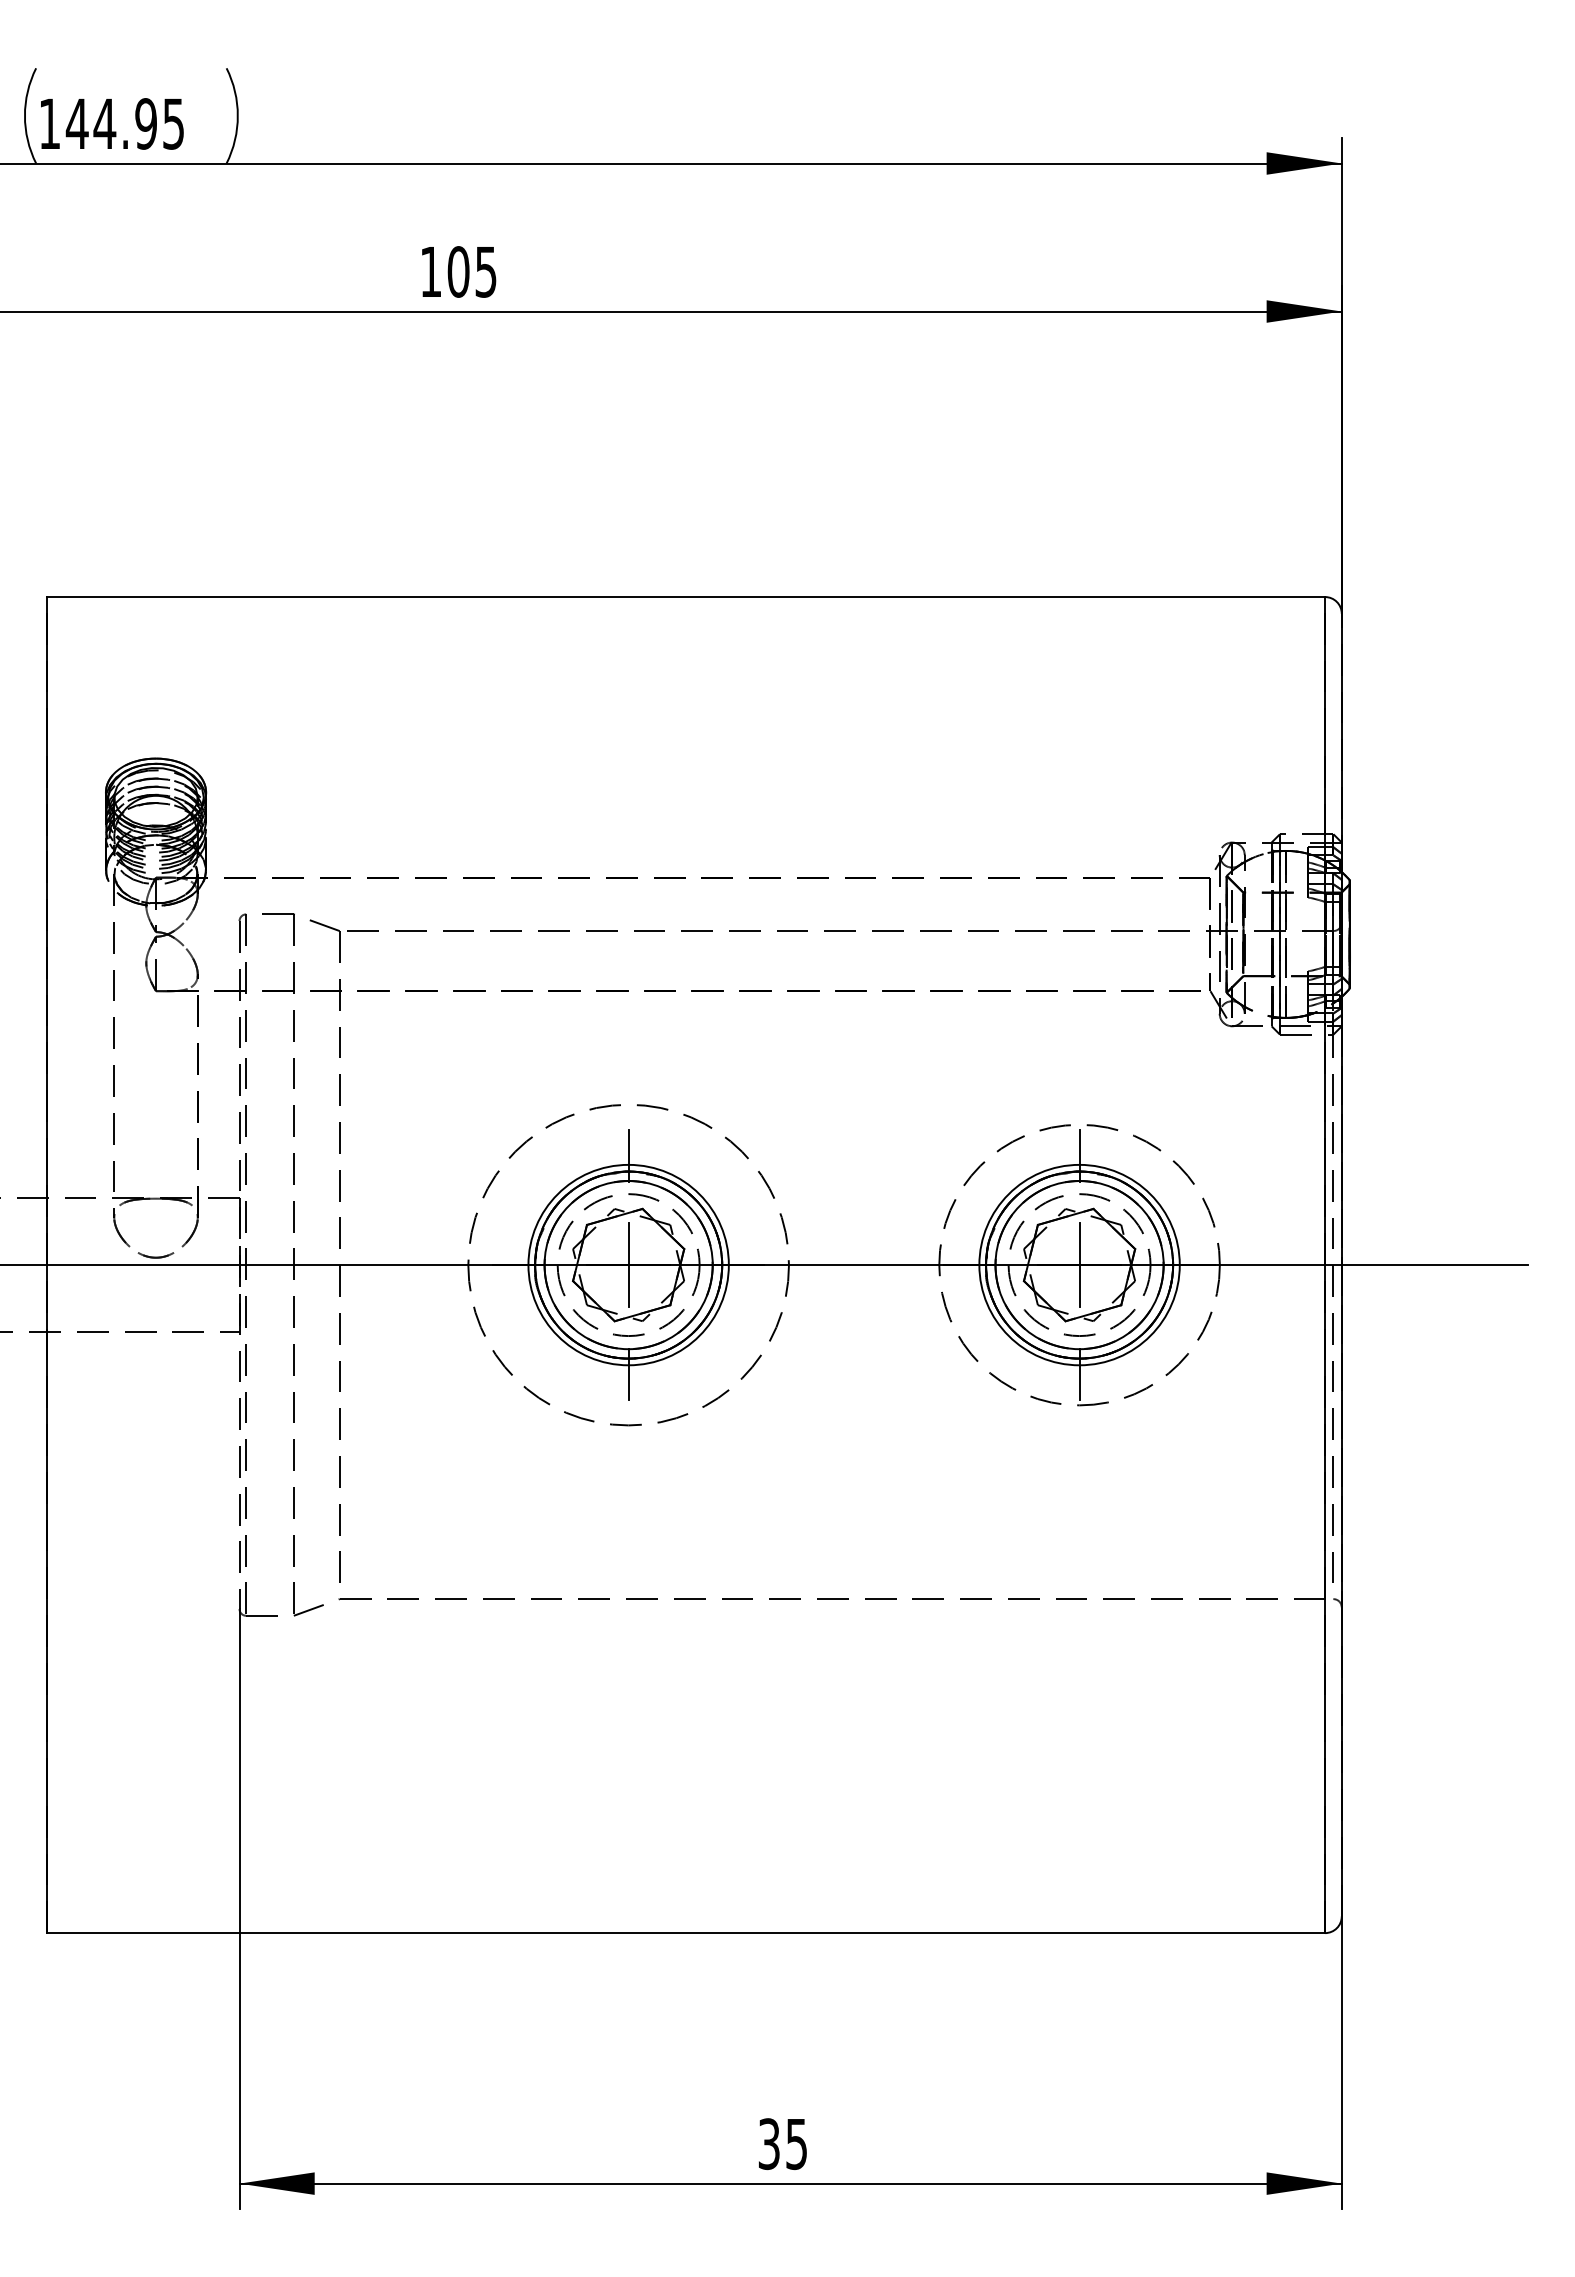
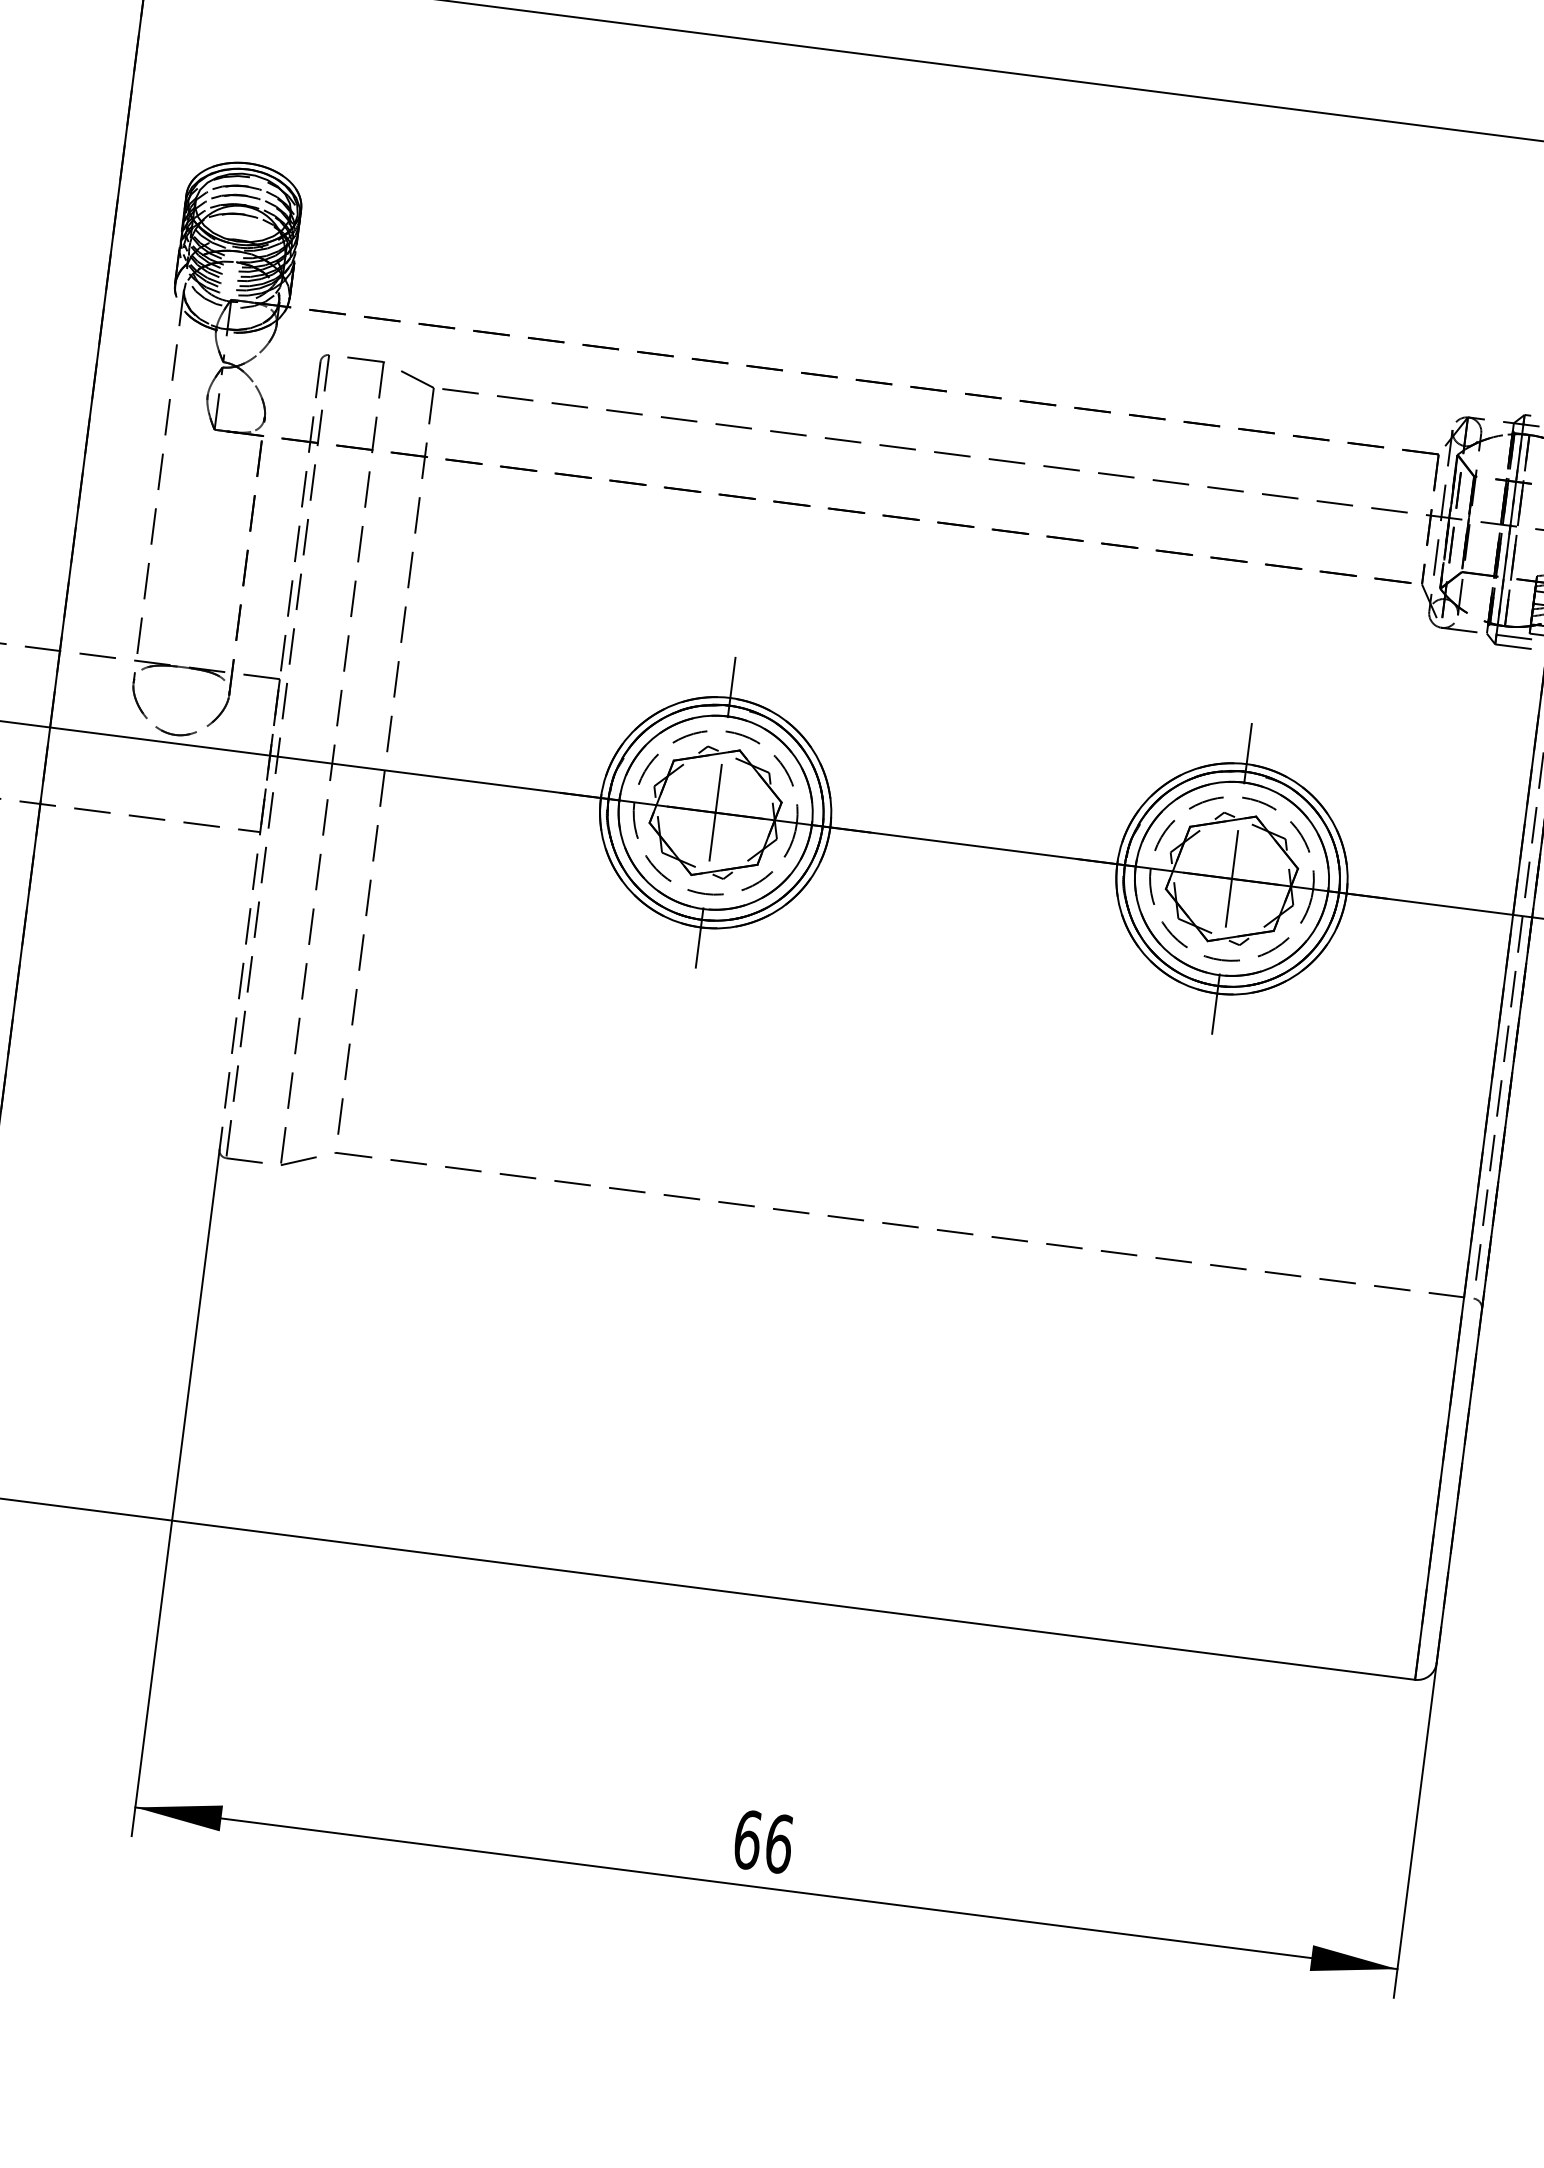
circle: (628, 1264) -> (715, 812), size x0.62
circle: (1079, 1264) -> (1231, 878), size x0.71
text: (782, 2144) -> (762, 1842), 35 -> 66

